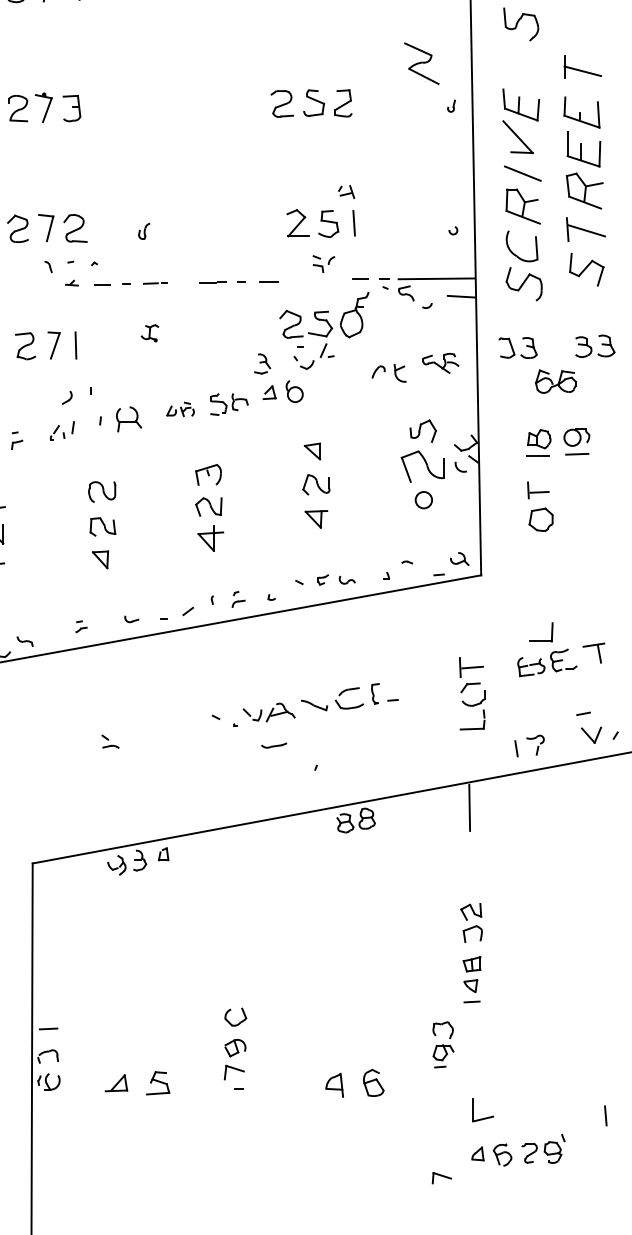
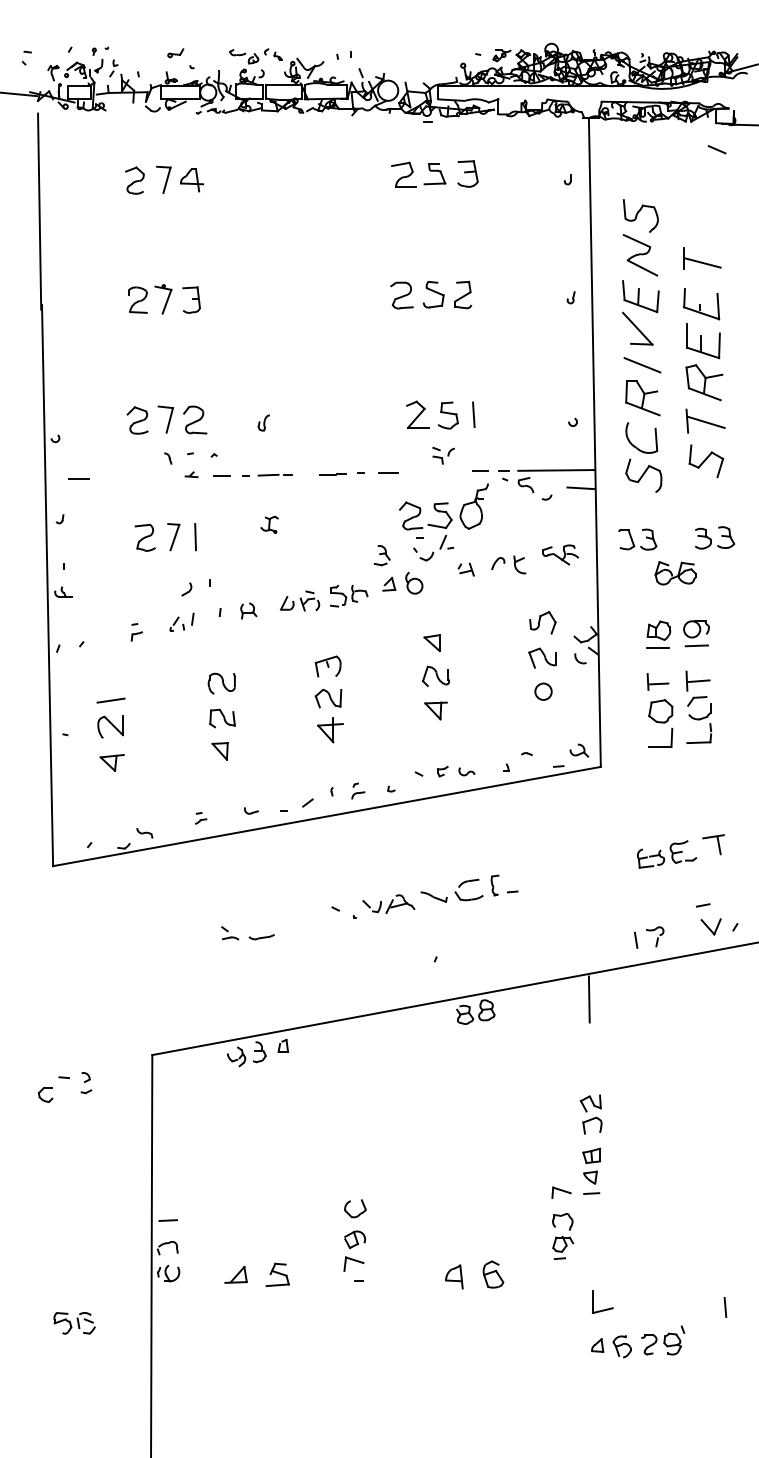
part: (421, 63) -> (640, 255), moved
part: (345, 191) -> (465, 569), moved
part: (154, 282) -> (274, 474), size x1.43
part: (180, 408) -> (300, 600), size x1.43
part: (128, 418) -> (248, 610), size x0.62
part: (422, 465) -> (542, 657), size x0.62
part: (540, 640) -> (660, 746), moved
part: (465, 687) -> (692, 701), moved
part: (273, 745) -> (261, 937), moved
part: (441, 1177) -> (561, 1192), moved

